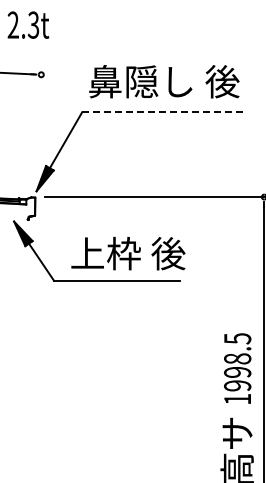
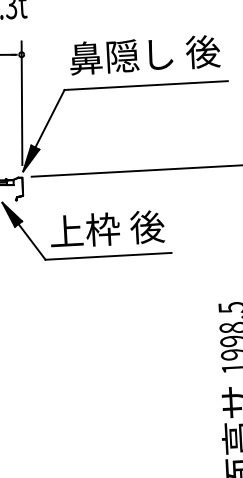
line: (163, 112) -> (145, 85), dashed -> solid
line: (38, 122) -> (21, 102), added
text: (128, 253) -> (107, 229), moved

